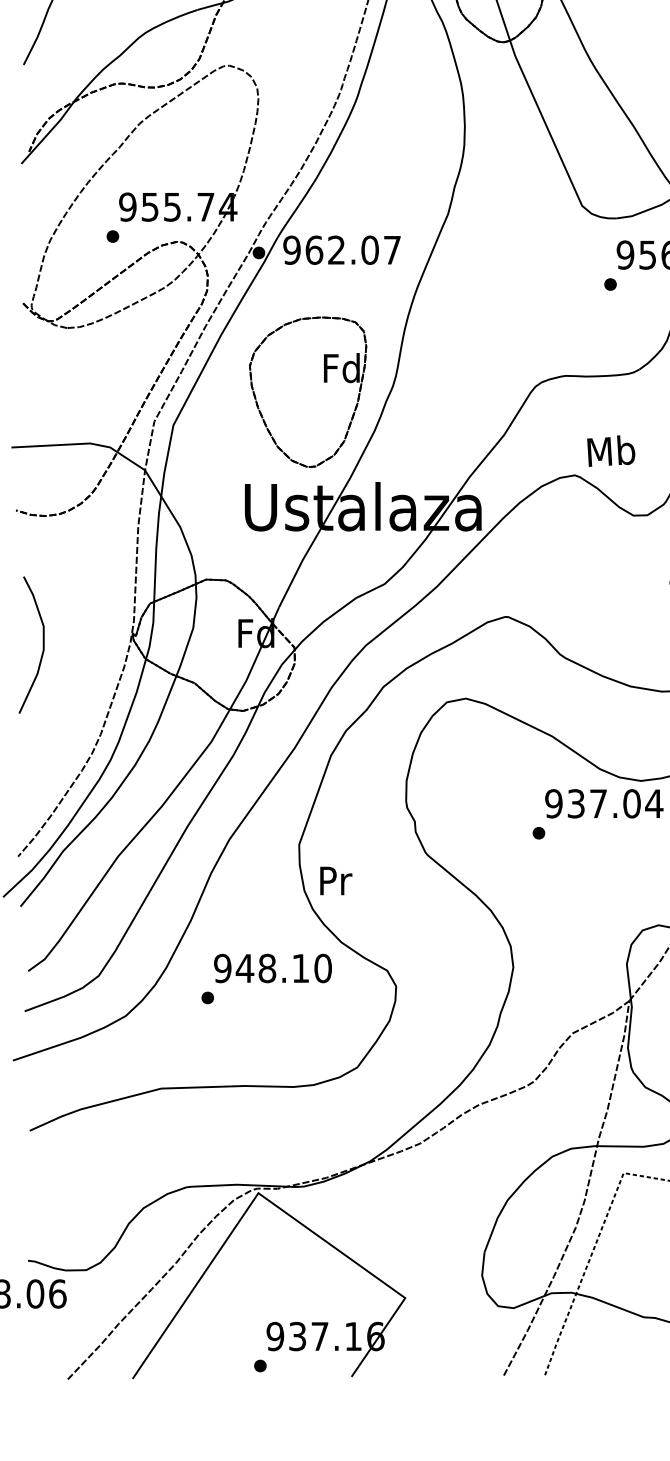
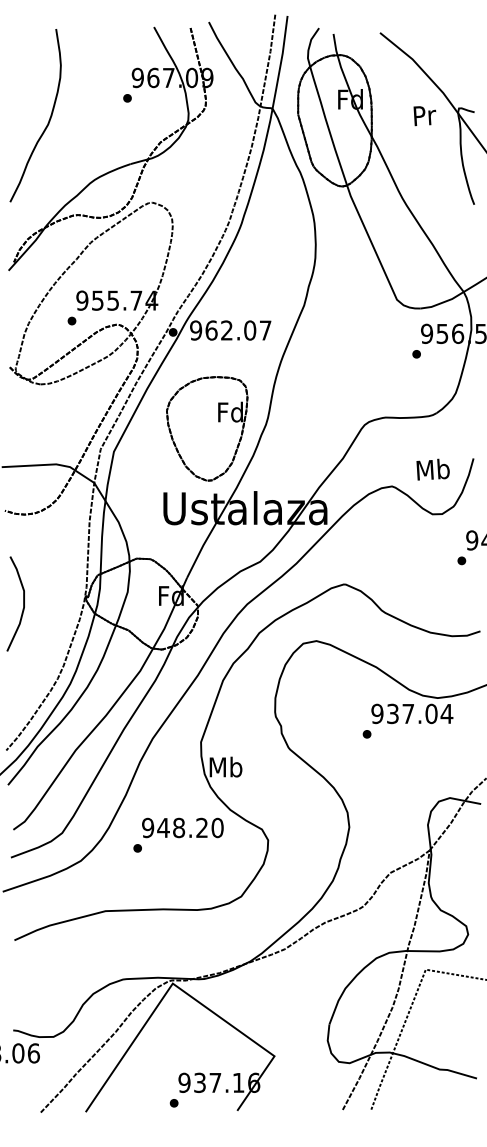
text: (610, 450) -> (432, 469), moved
text: (334, 879) -> (225, 766), Pr -> Mb
text: (299, 967) -> (201, 827), 948.10 -> 948.20

